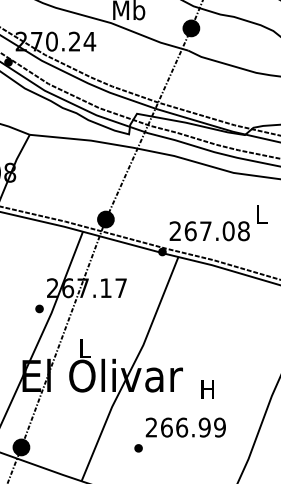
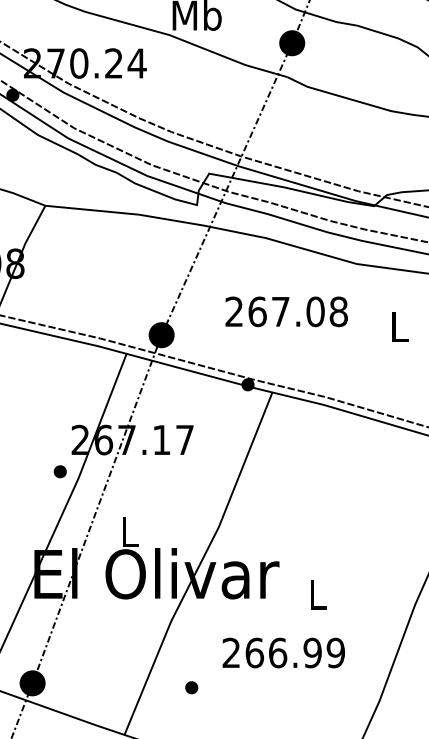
text: (209, 231) -> (286, 312), moved
text: (207, 389) -> (316, 594), H -> L
part: (138, 448) -> (191, 687), moved

